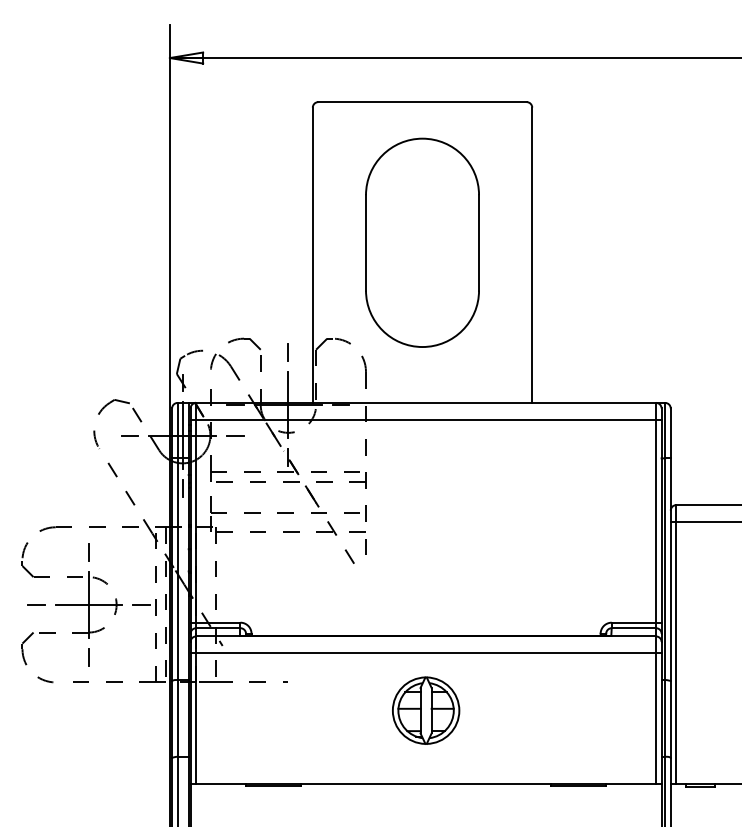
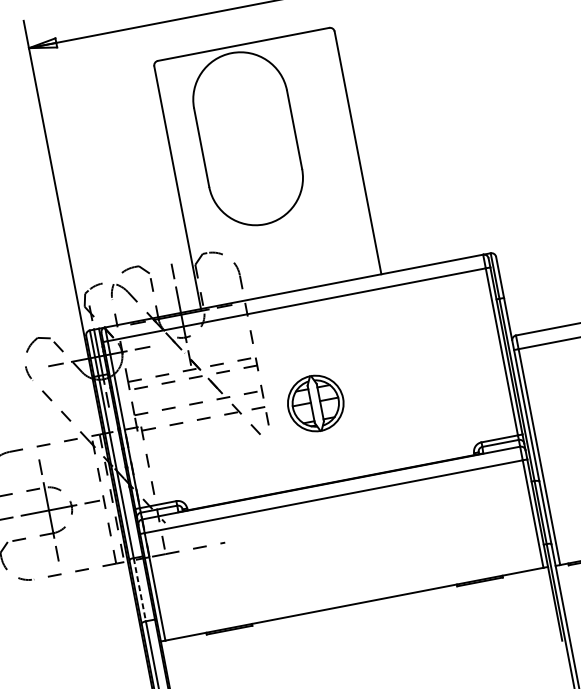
part: (422, 242) -> (248, 138), moved
part: (426, 710) -> (316, 403), moved
line: (177, 718) -> (139, 589), solid -> dashed

